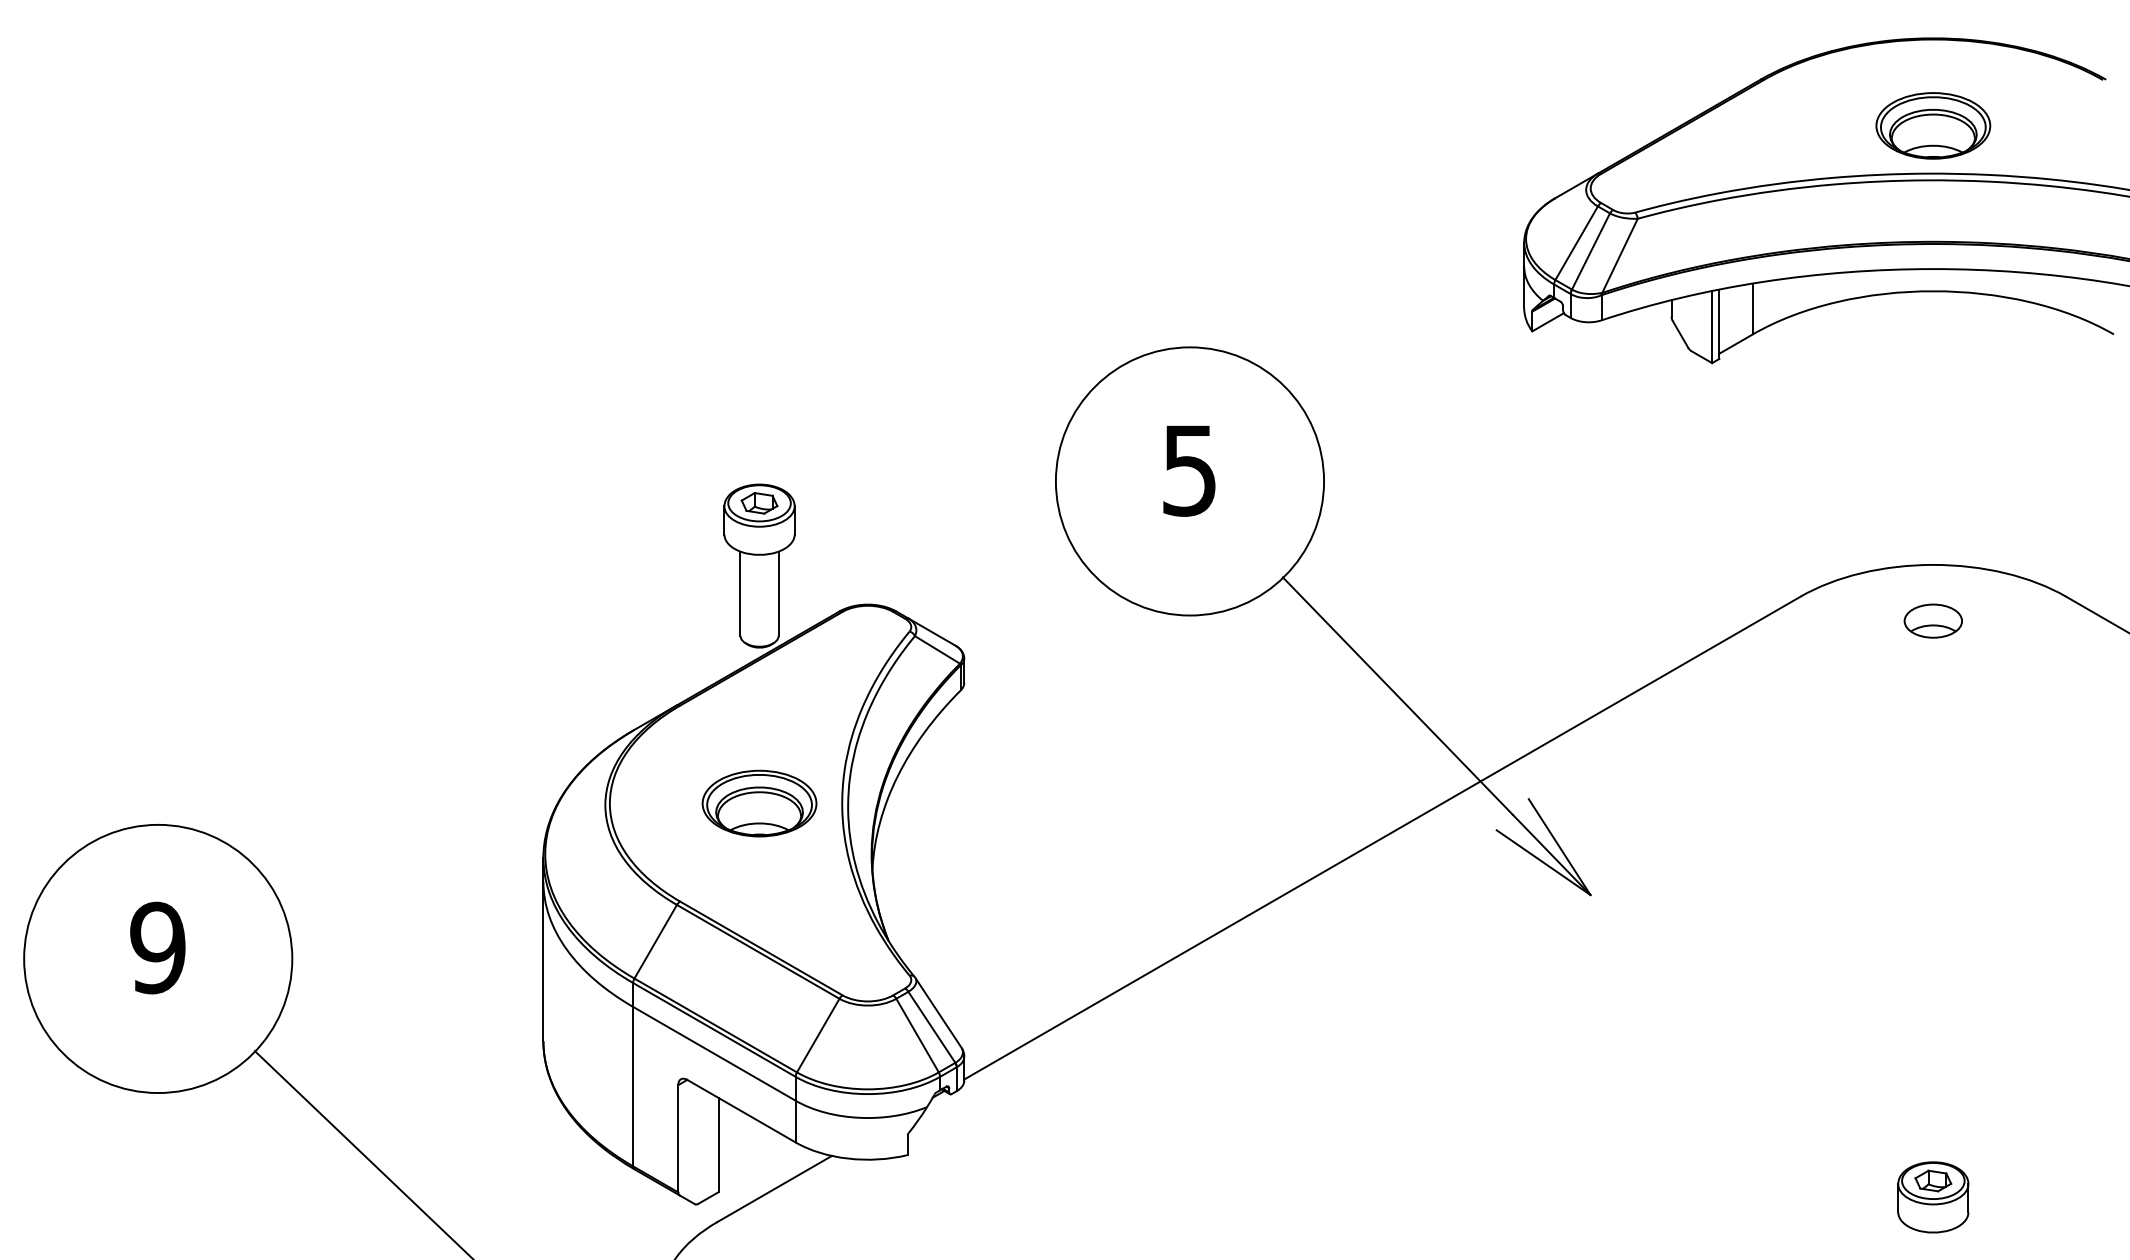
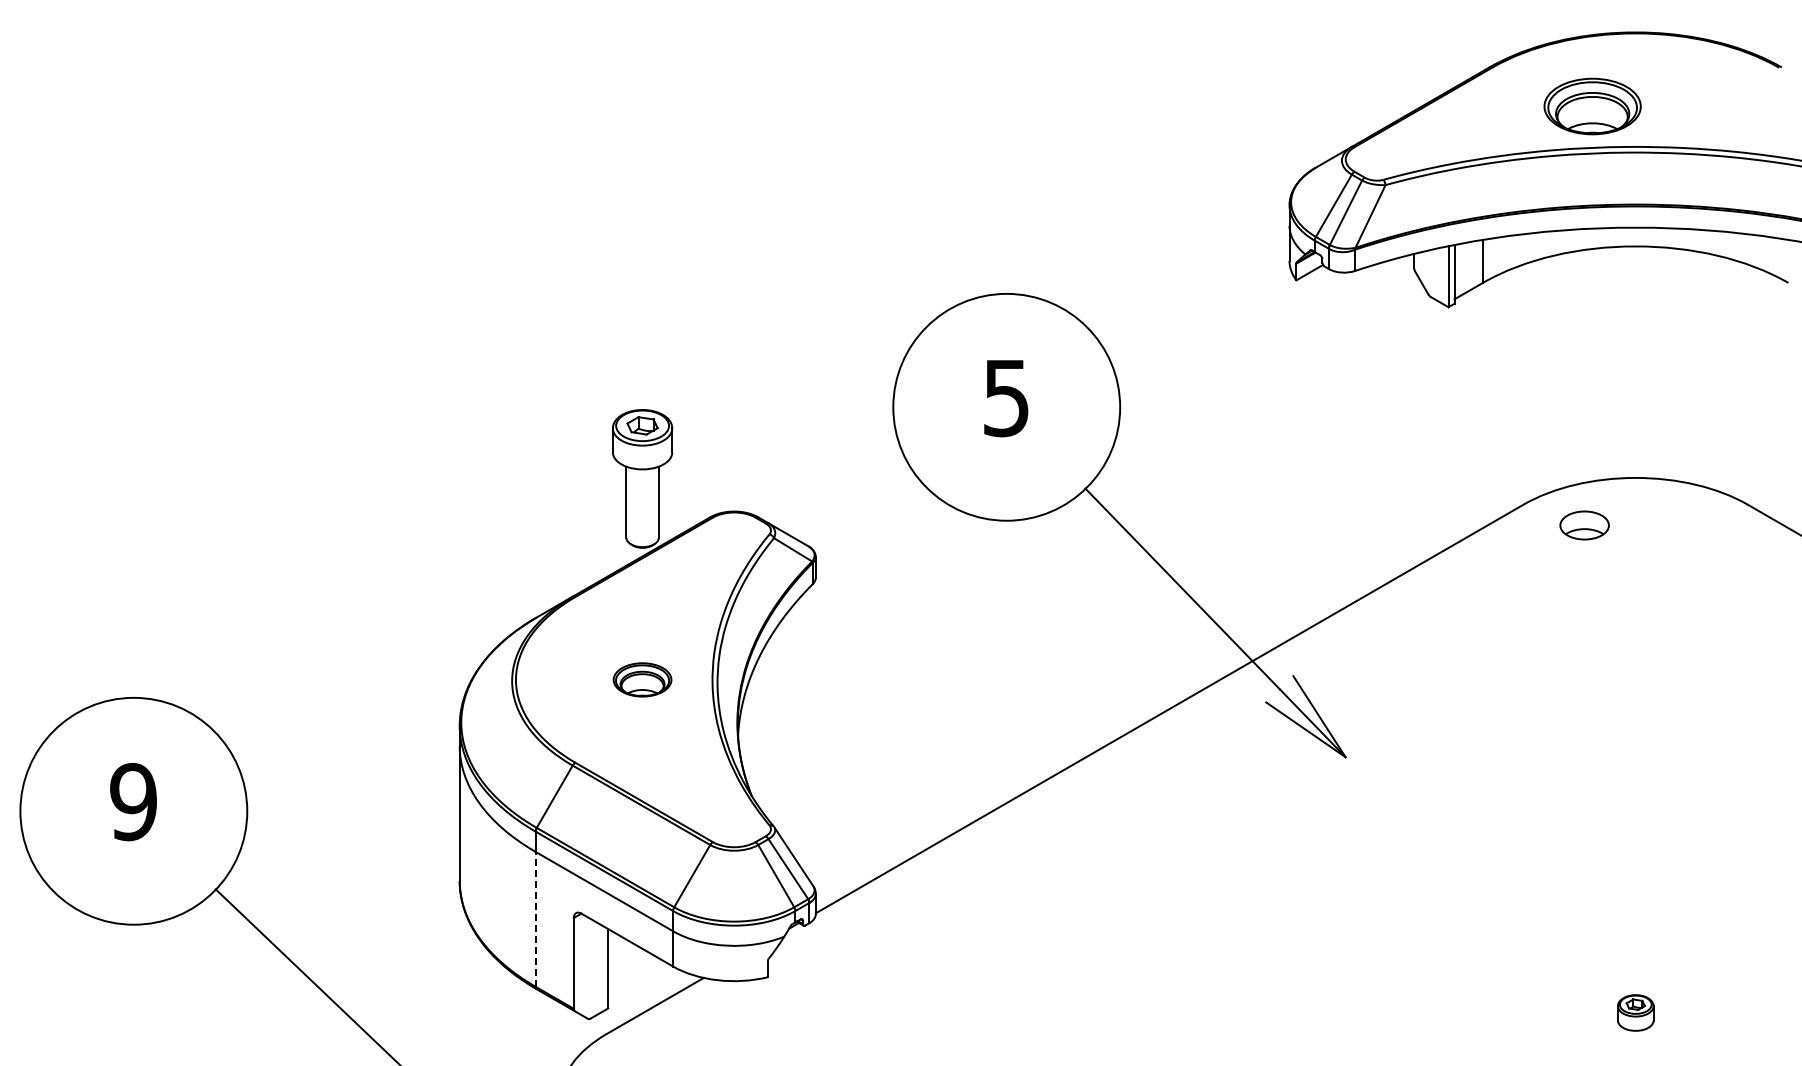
part: (1933, 125) -> (1592, 106), moved
part: (1933, 621) -> (1584, 525), moved
part: (759, 803) -> (642, 679), size x0.6
line: (632, 1085) -> (535, 918), solid -> dashed
part: (1933, 1196) -> (1635, 1012), size x0.6

